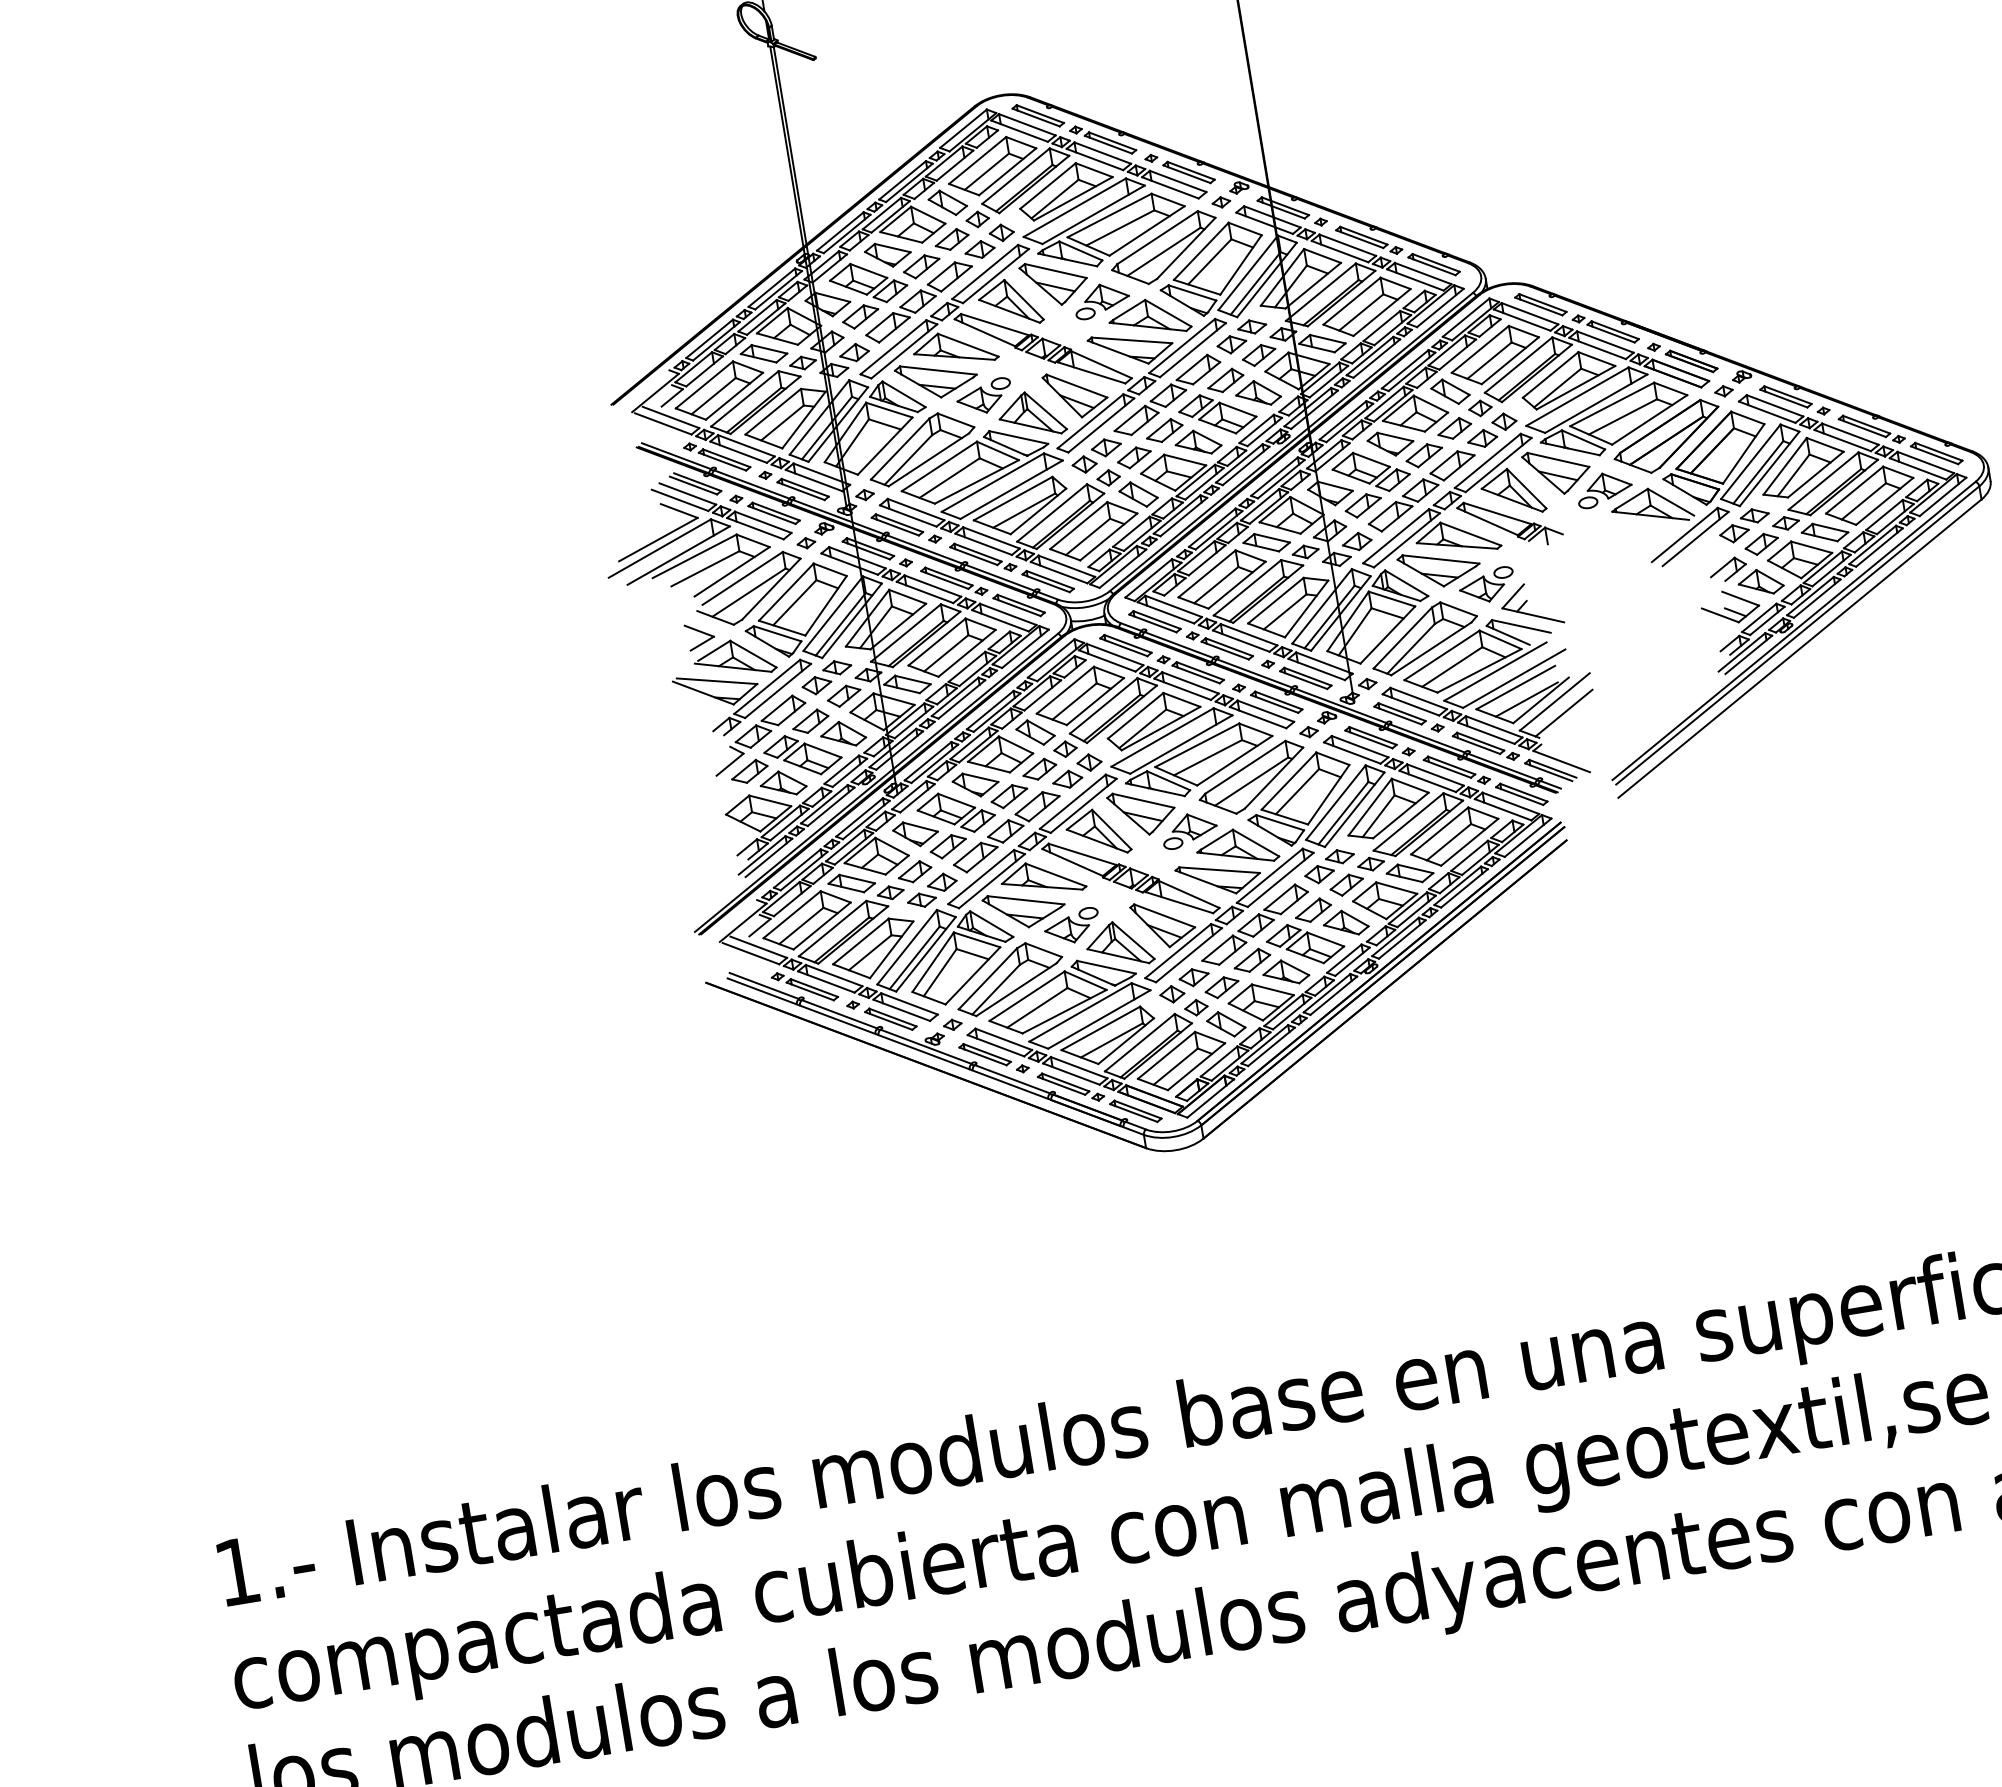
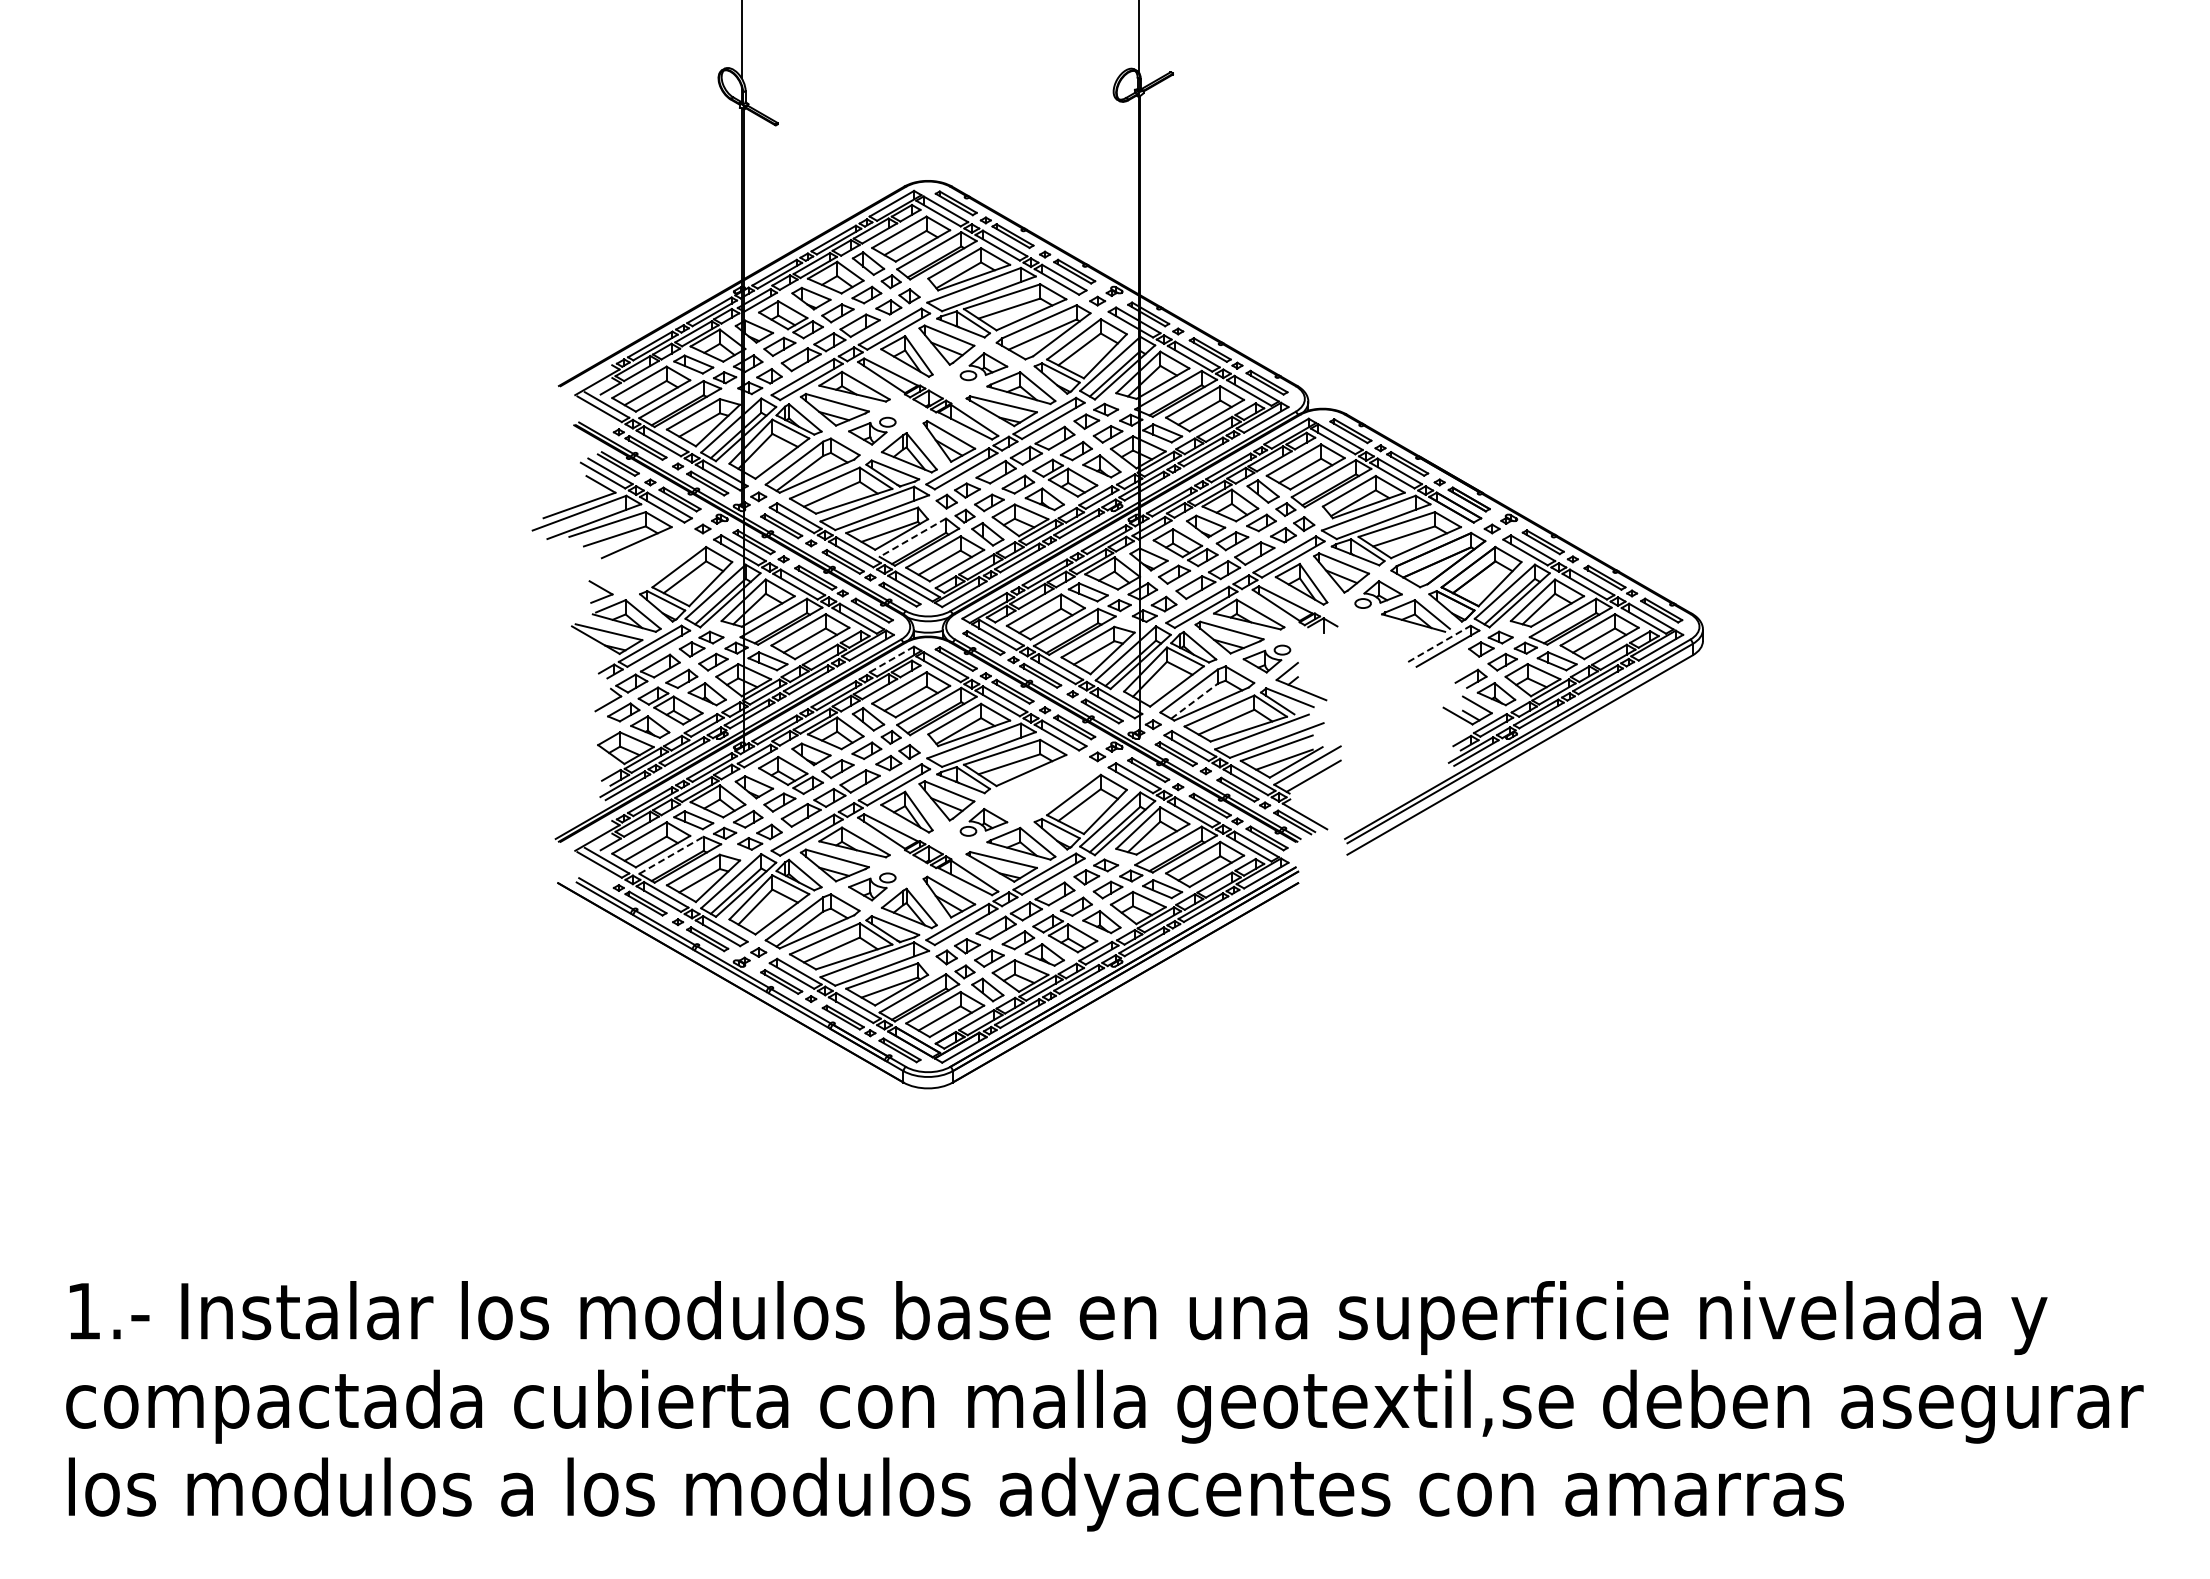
line: (1051, 512) -> (912, 537), solid -> dashed
line: (1684, 534) -> (1439, 643), solid -> dashed
part: (749, 590) -> (648, 560), removed
line: (1410, 647) -> (1194, 700), solid -> dashed
line: (1050, 658) -> (891, 659), solid -> dashed
part: (1252, 778) -> (1043, 787), removed
line: (832, 928) -> (671, 855), solid -> dashed

